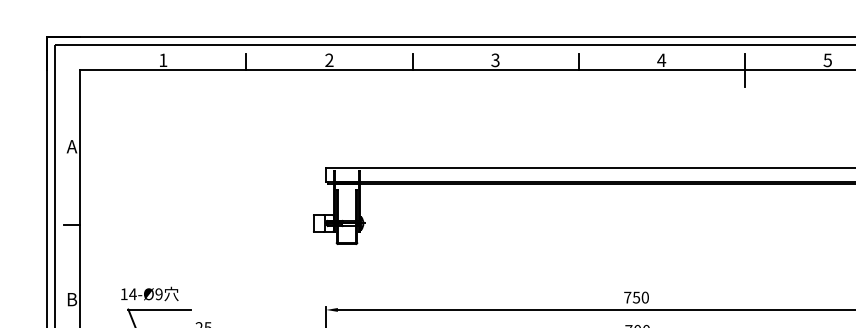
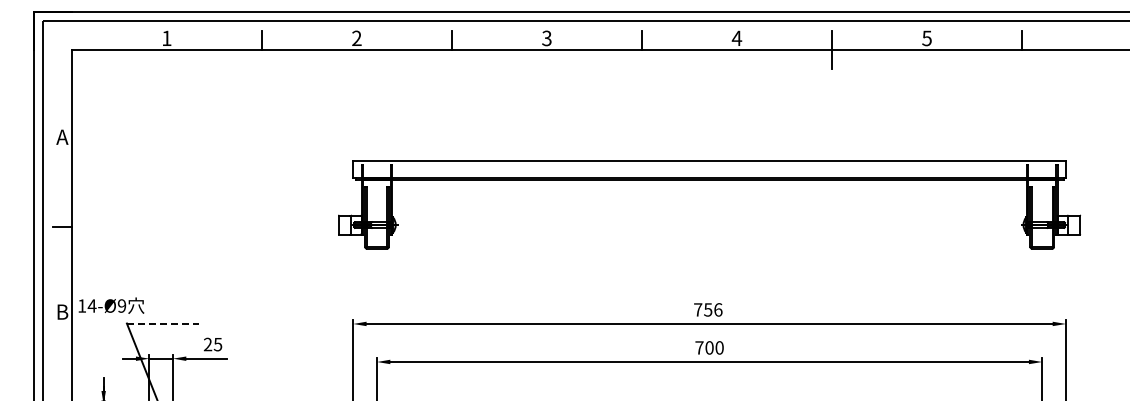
text: (149, 293) -> (111, 305), moved
text: (645, 297) -> (718, 309), 750 -> 756
line: (159, 309) -> (162, 323), solid -> dashed

